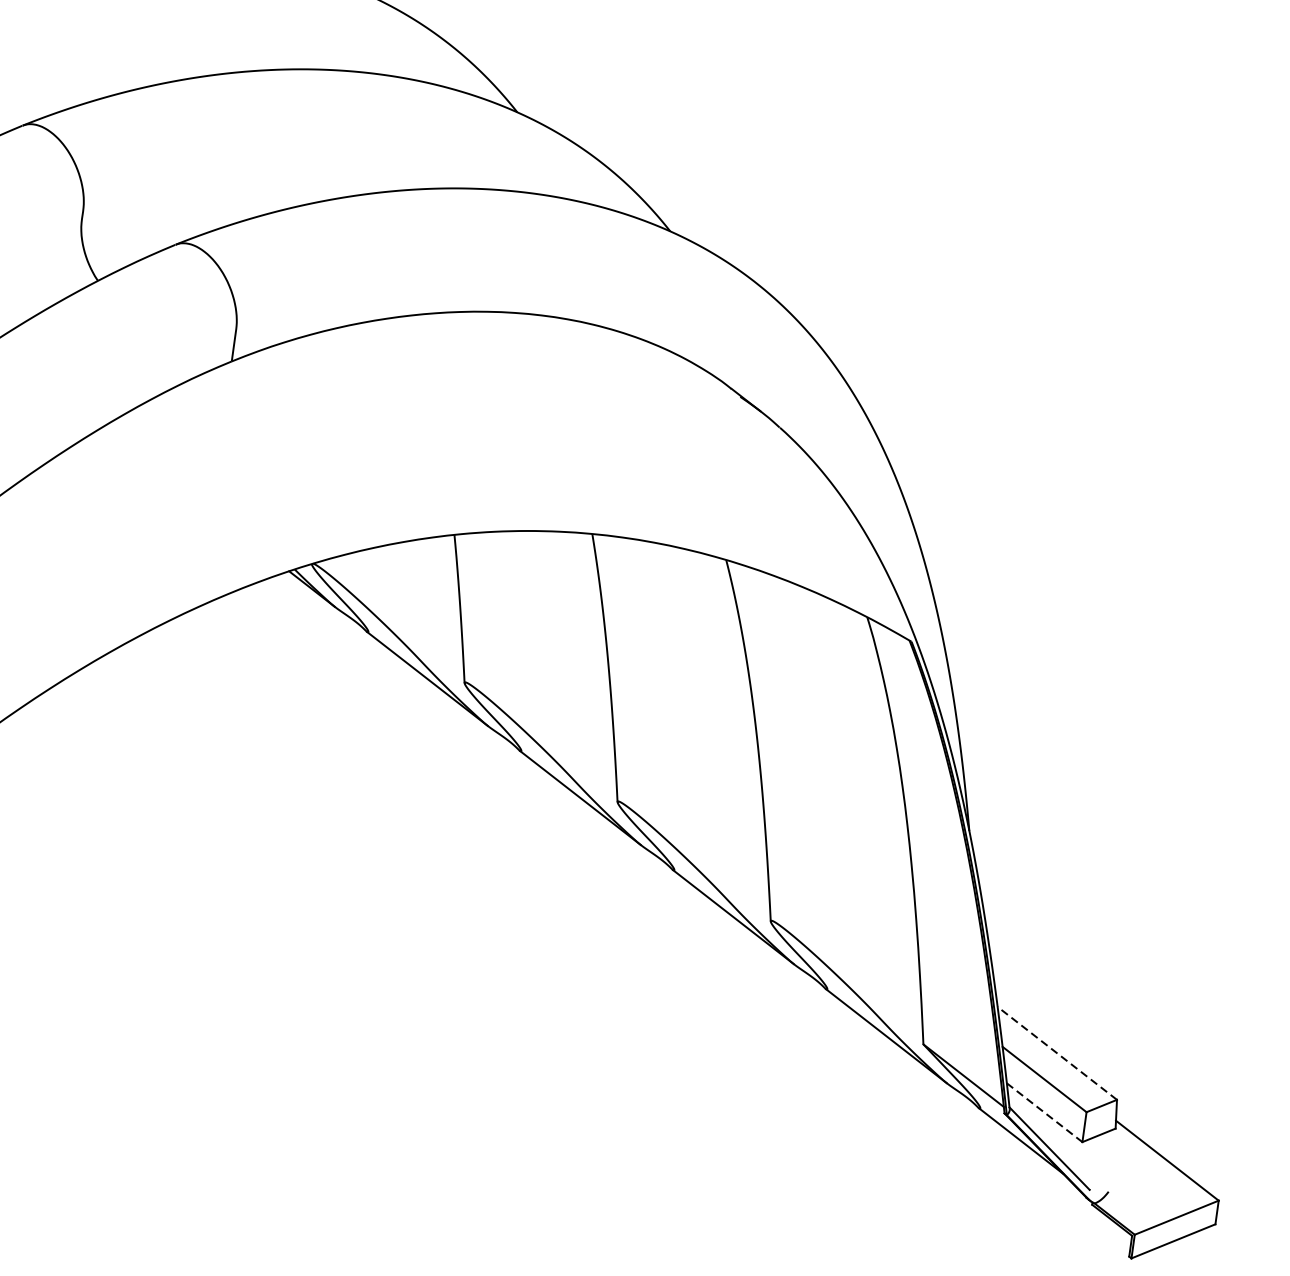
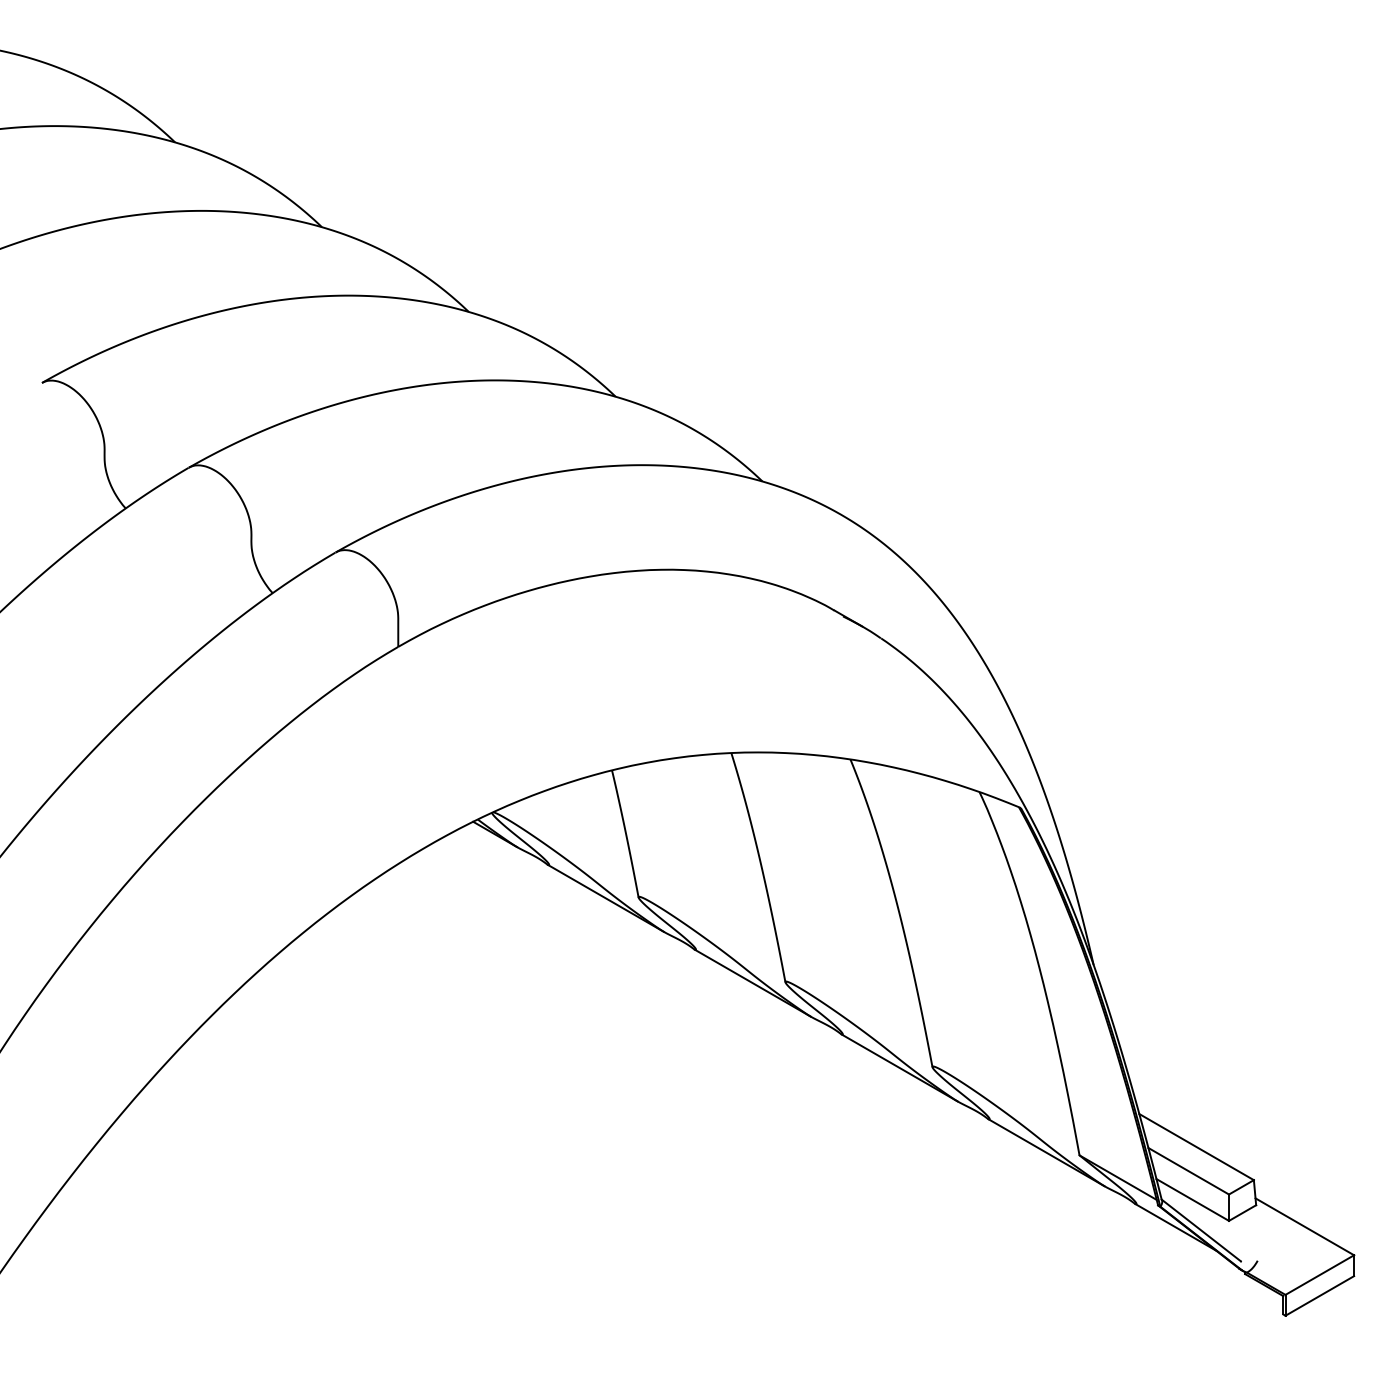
line: (1057, 1052) -> (1196, 1146), dashed -> solid
line: (1044, 1112) -> (1192, 1199), dashed -> solid

